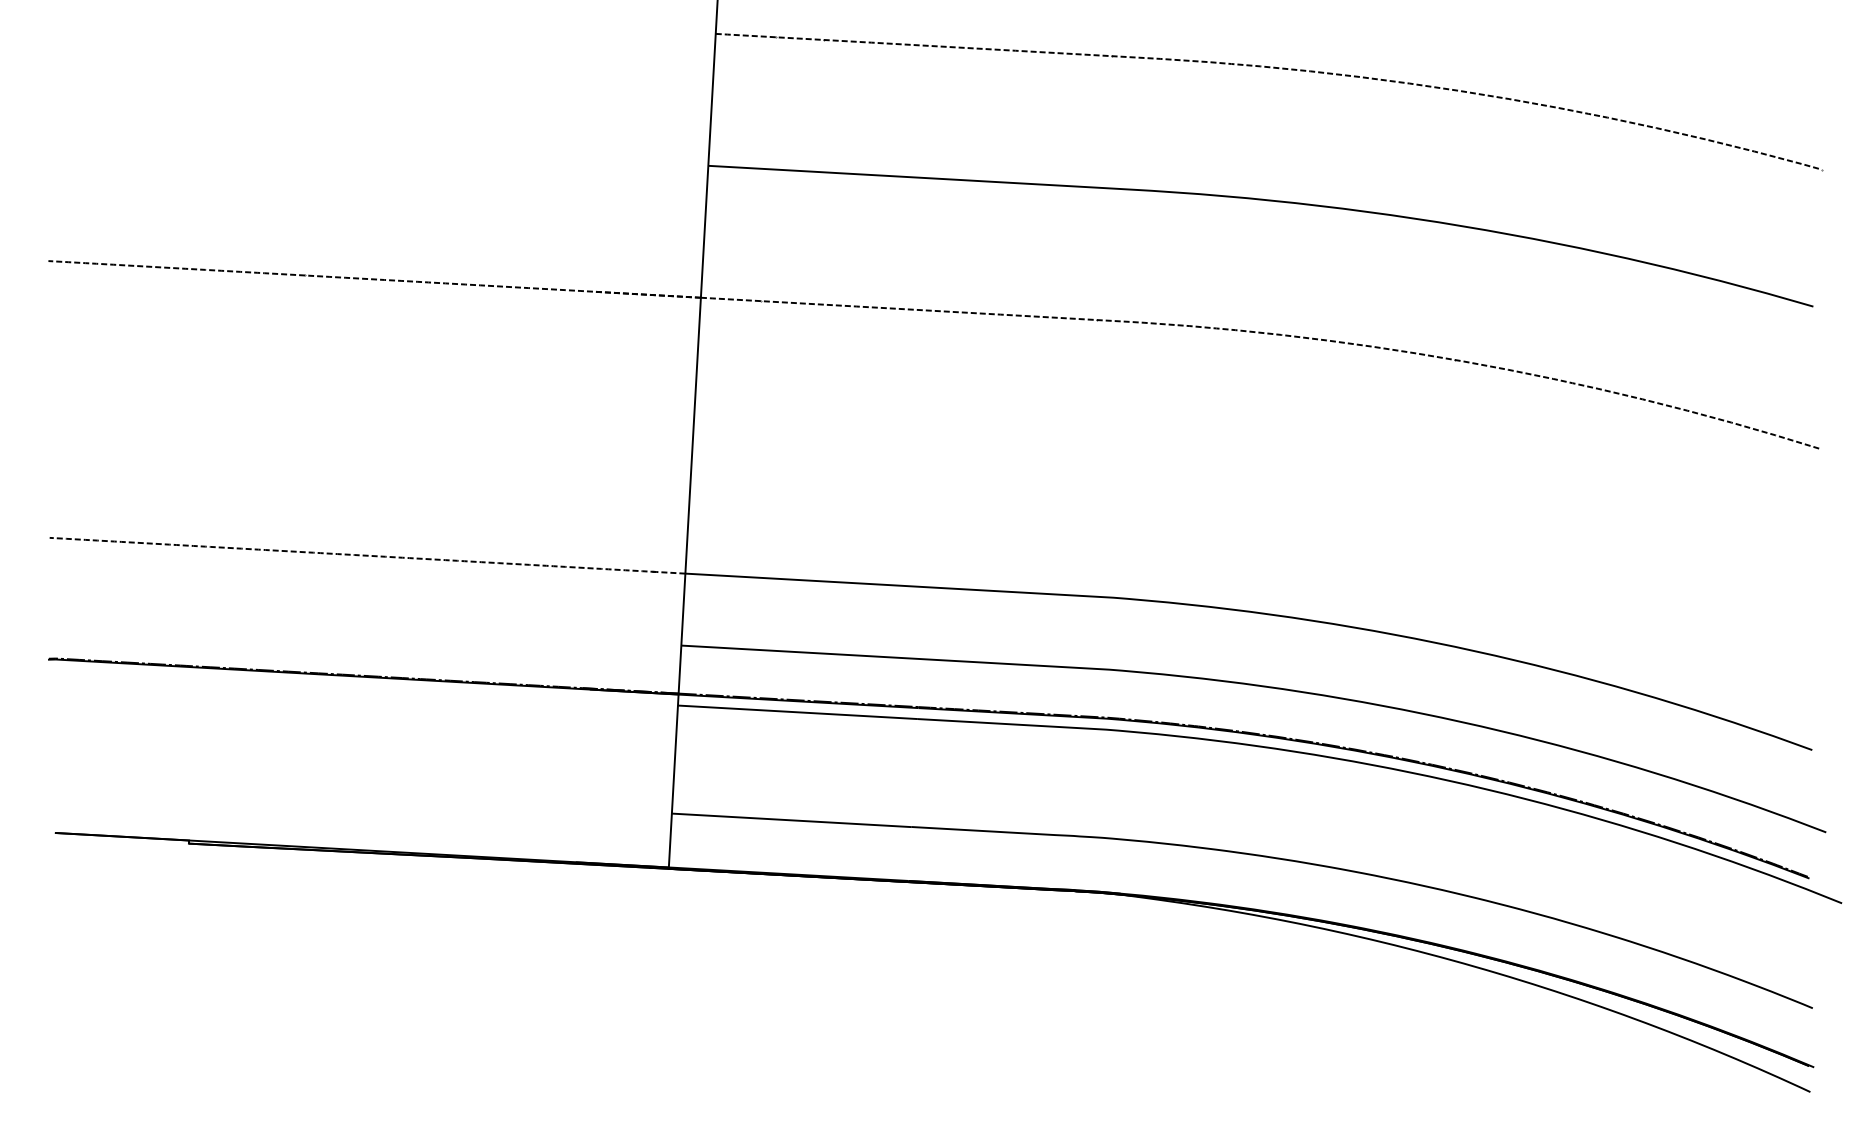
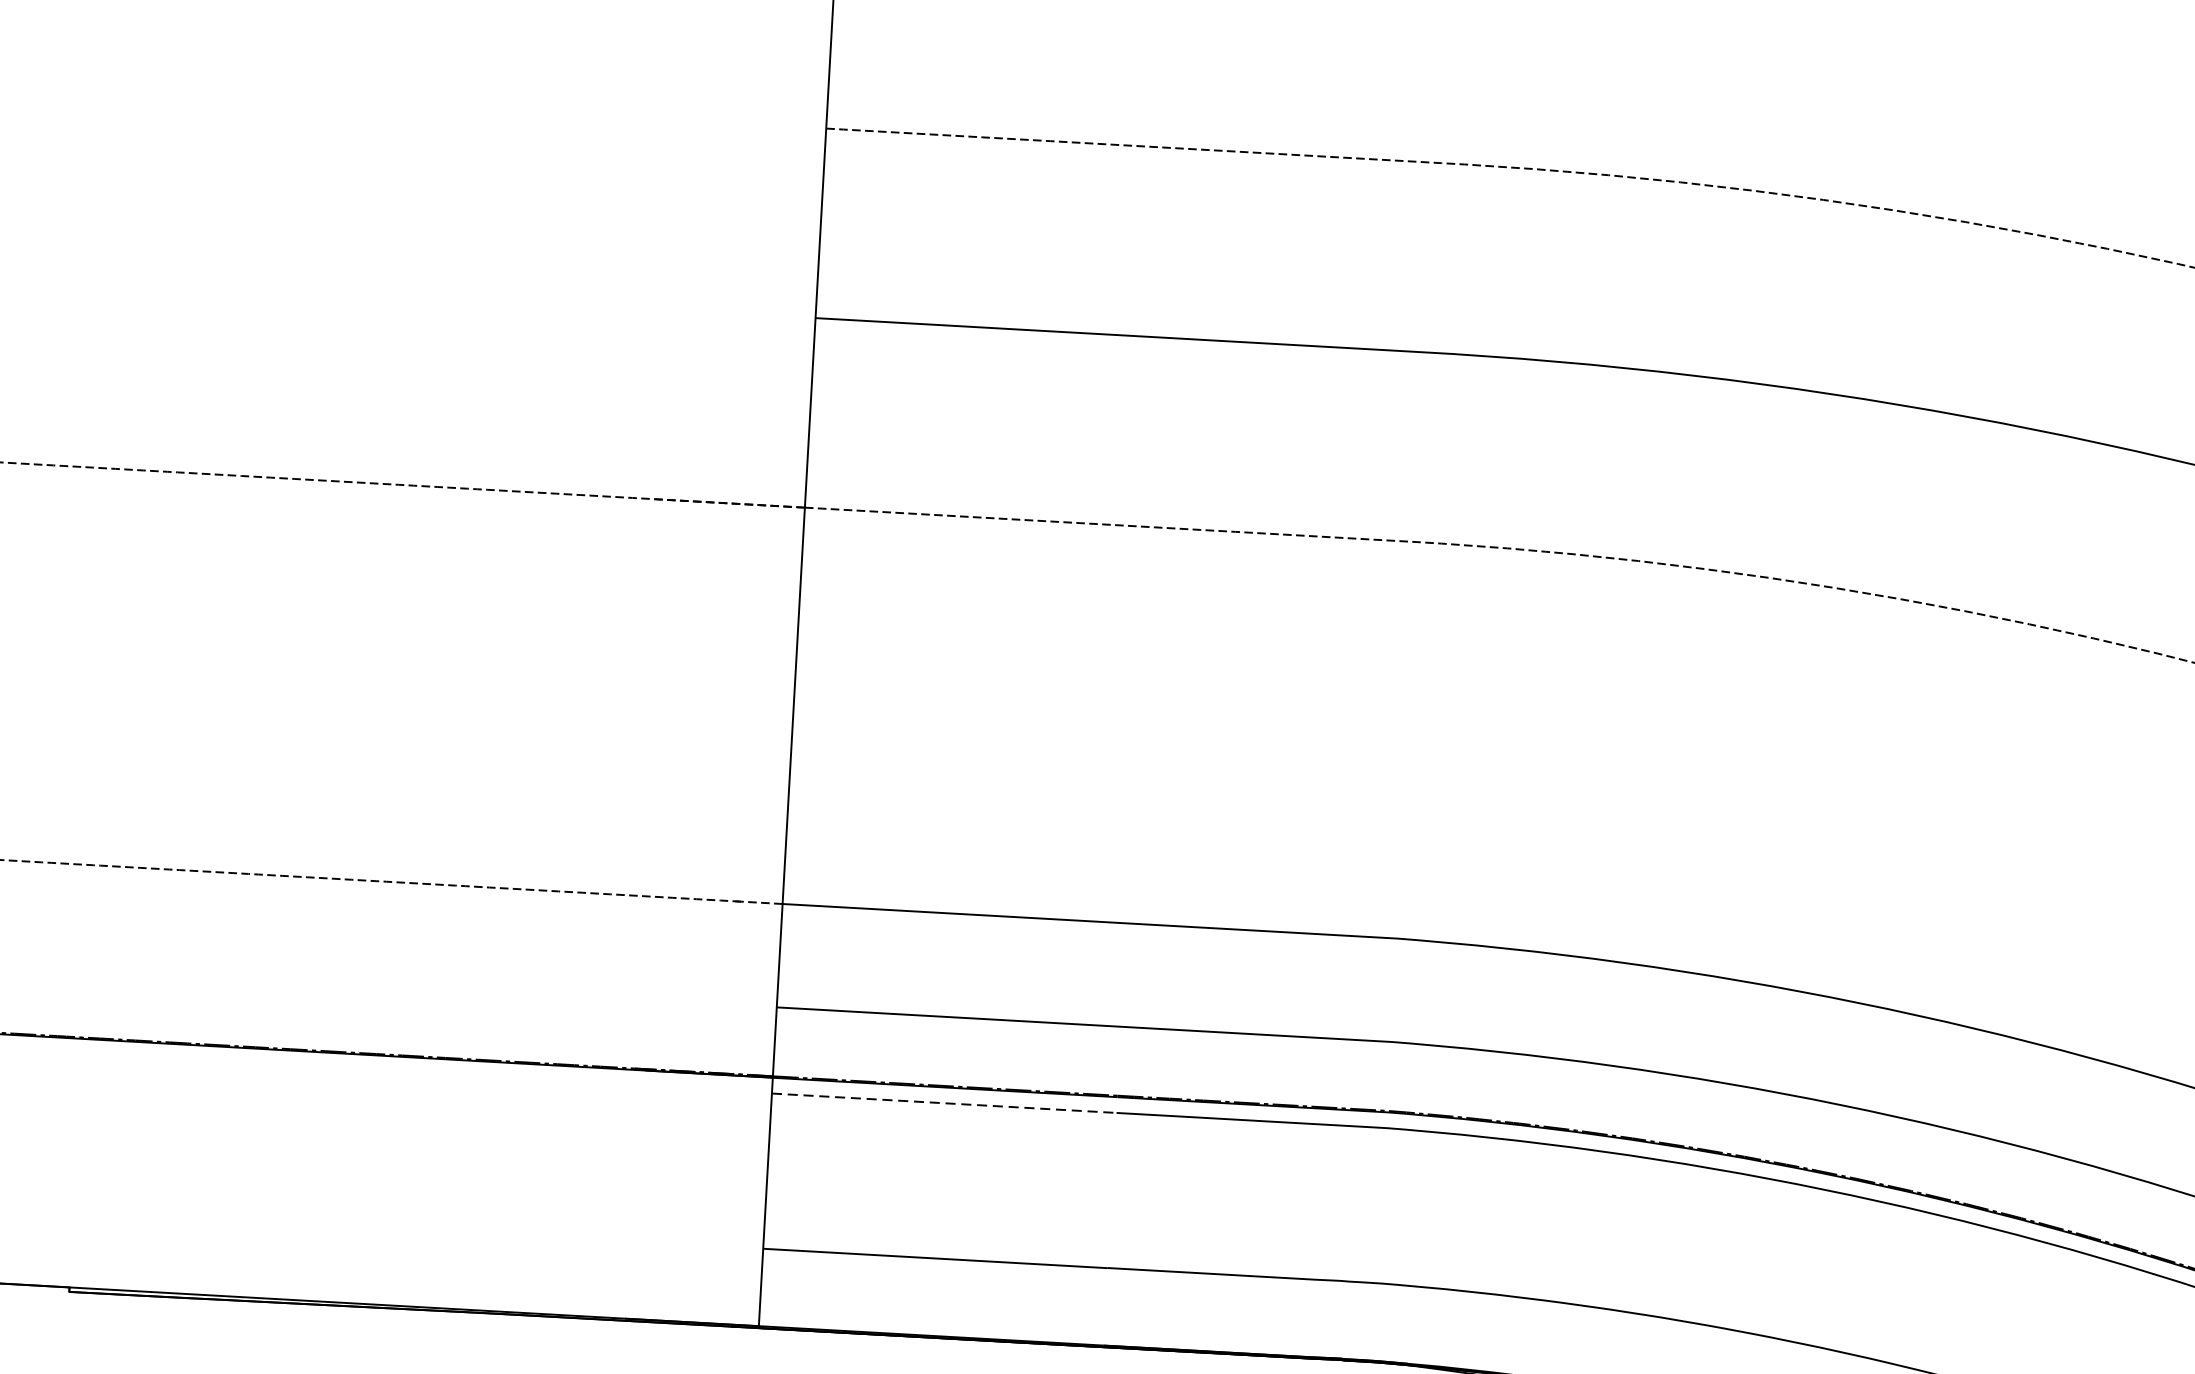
line: (798, 712) -> (945, 1103), solid -> dashed

